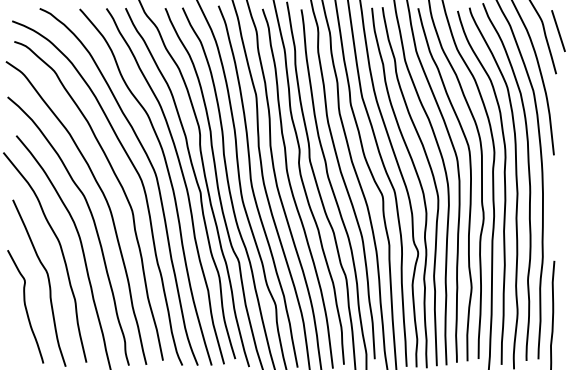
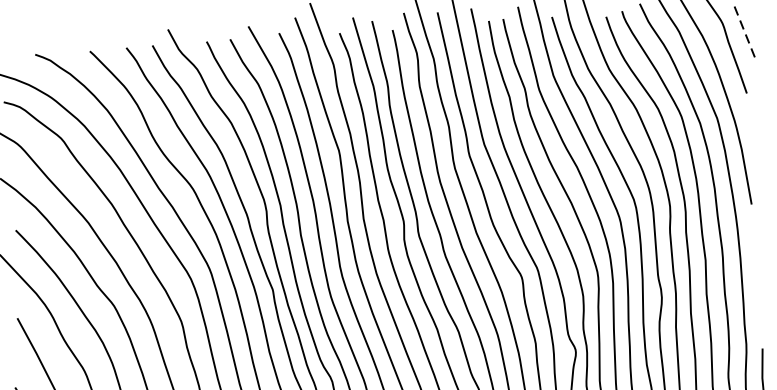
line: (558, 31) -> (745, 34), solid -> dashed

